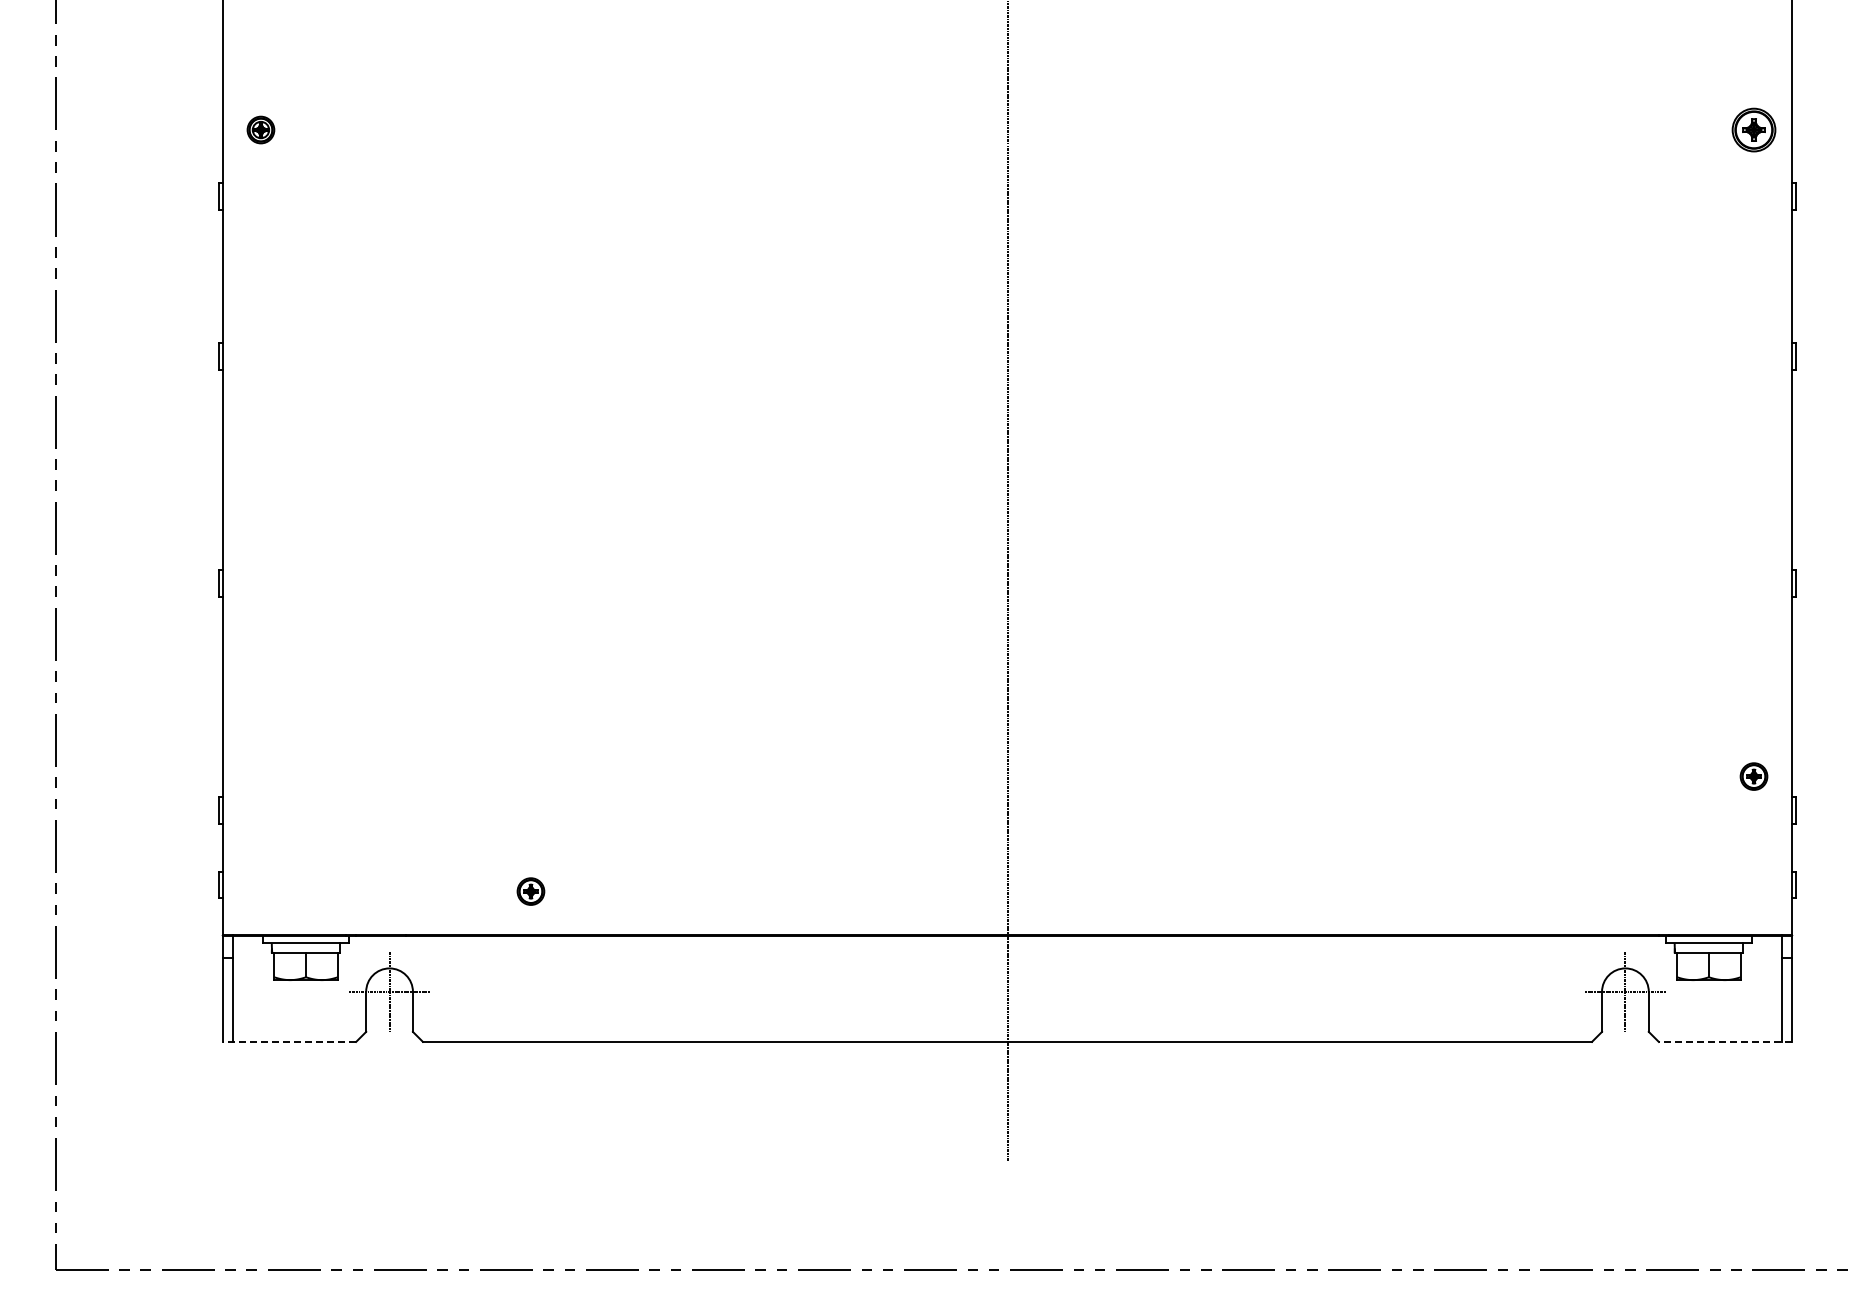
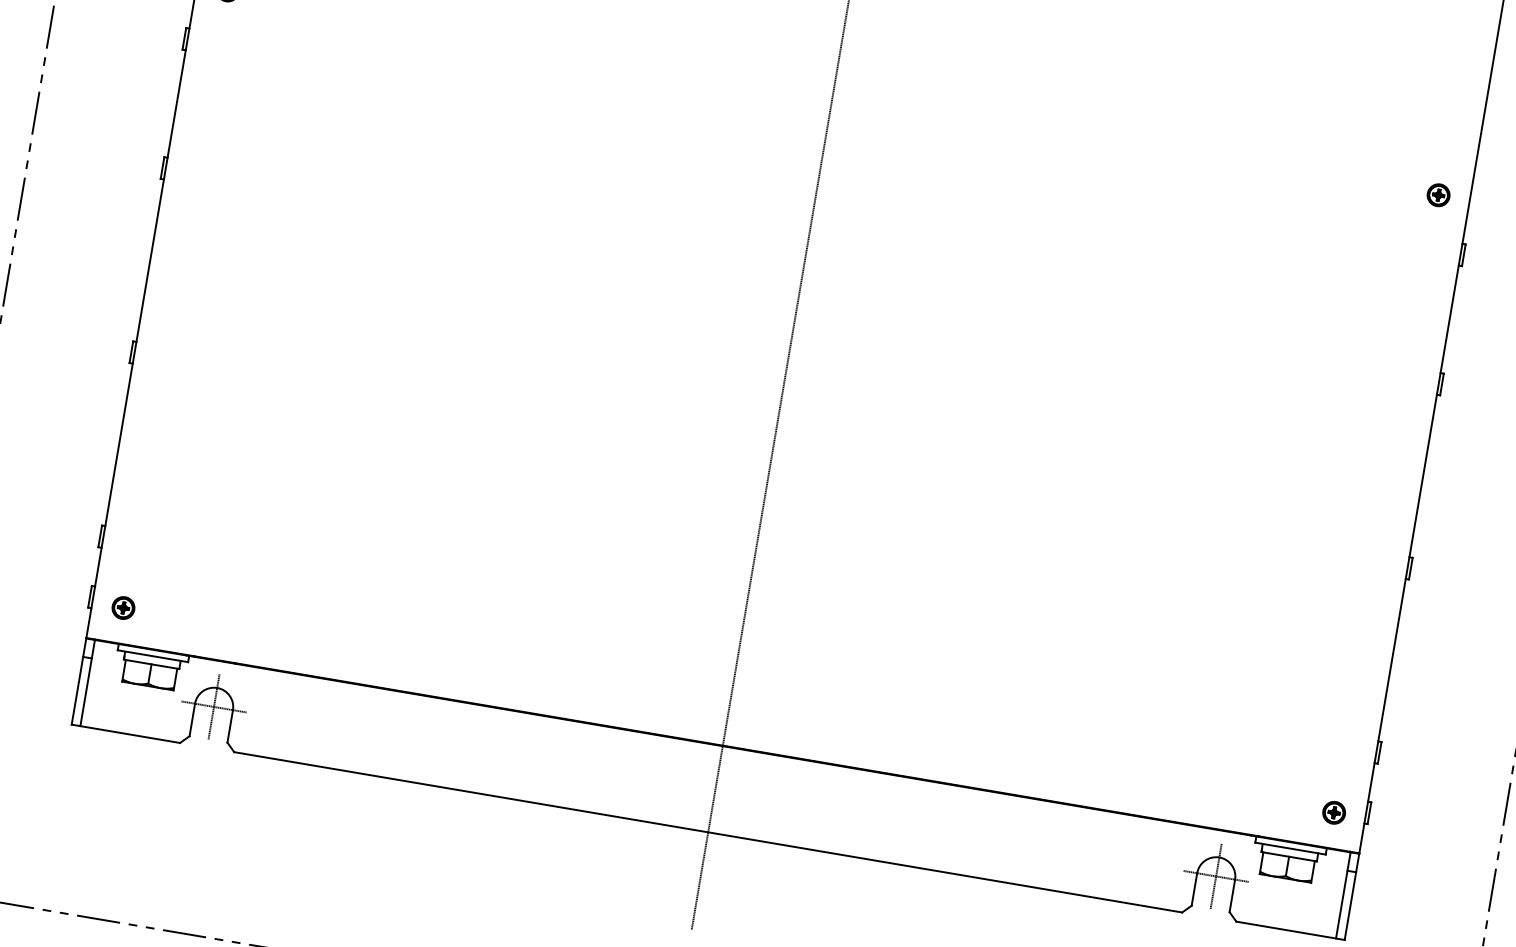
part: (1753, 129) -> (1438, 194), size x0.62
part: (1753, 776) -> (1333, 812), moved
part: (530, 891) -> (123, 607), moved
line: (289, 1041) -> (126, 733), dashed -> solid
line: (1725, 1041) -> (1290, 930), dashed -> solid

